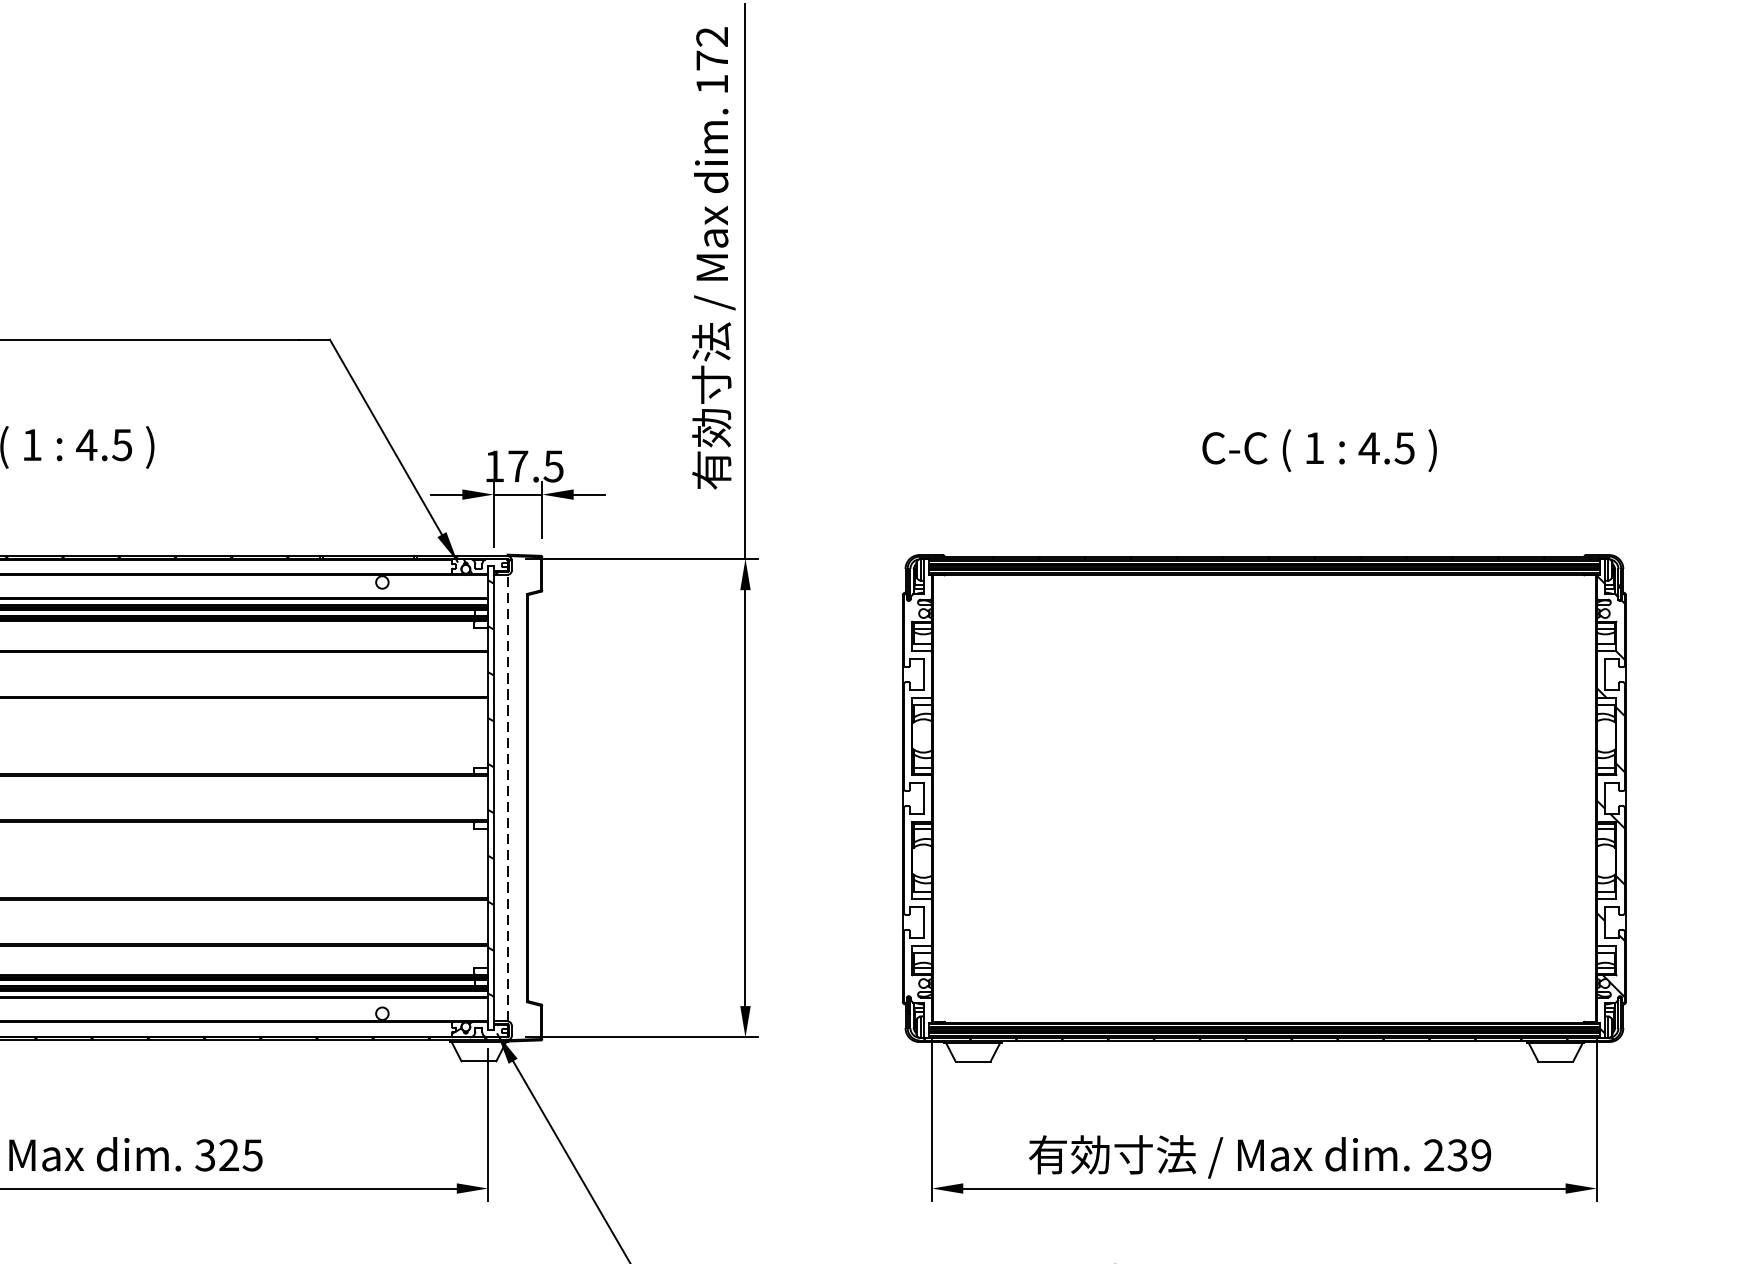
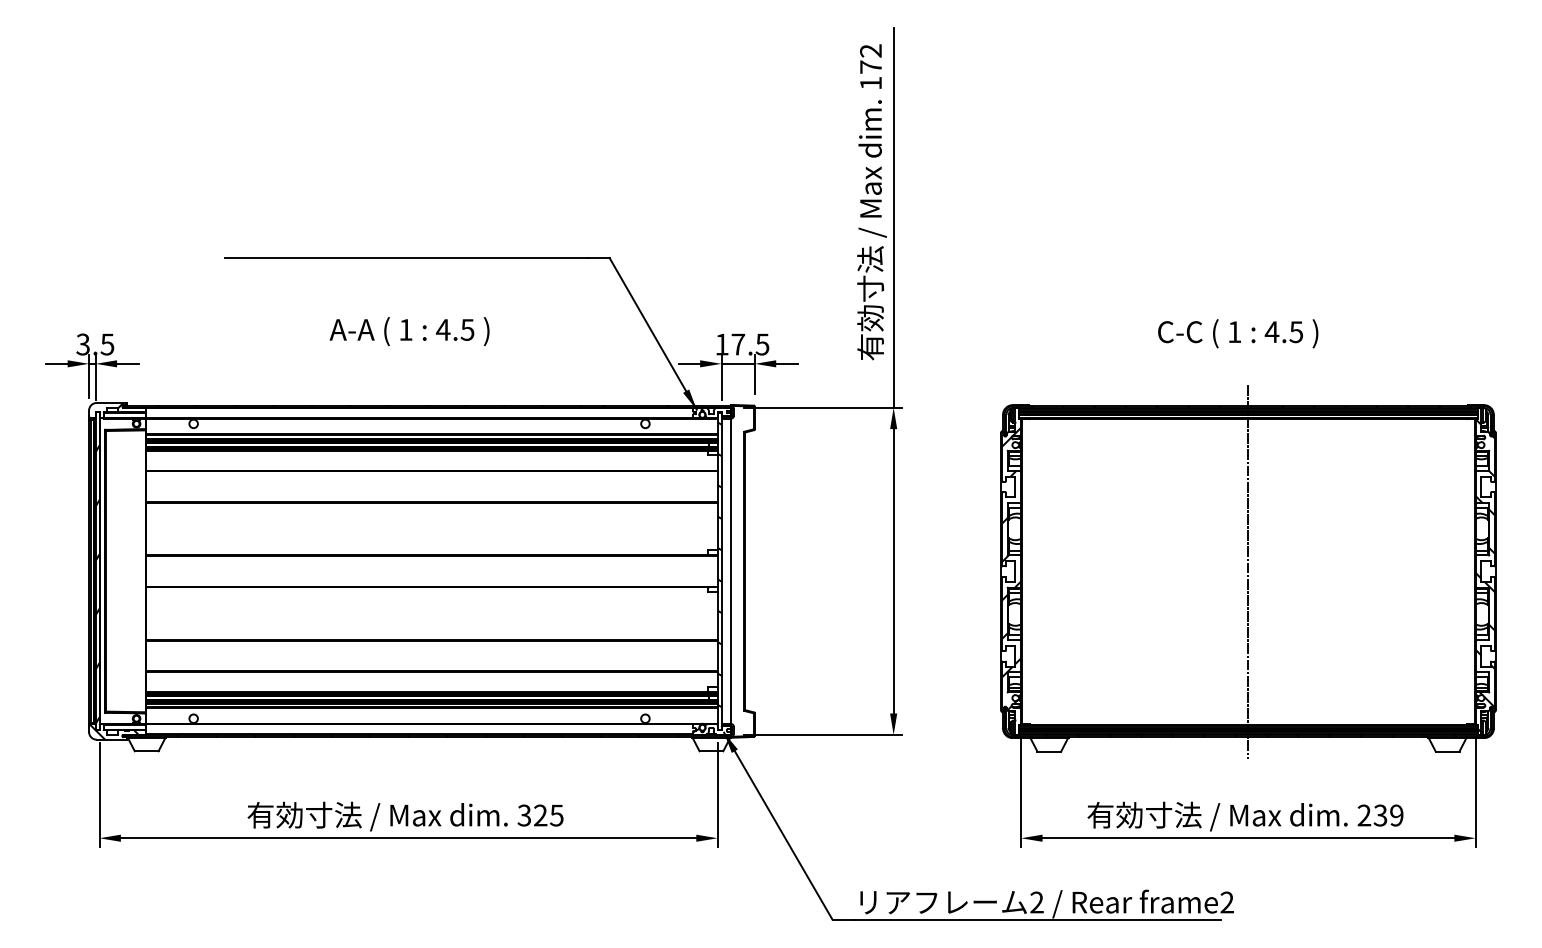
text: (1320, 450) -> (1238, 333), moved
hatch: (917, 793) -> (1011, 568), added
line: (508, 798) -> (731, 571), dashed -> solid
line: (1264, 798) -> (1248, 571), added

